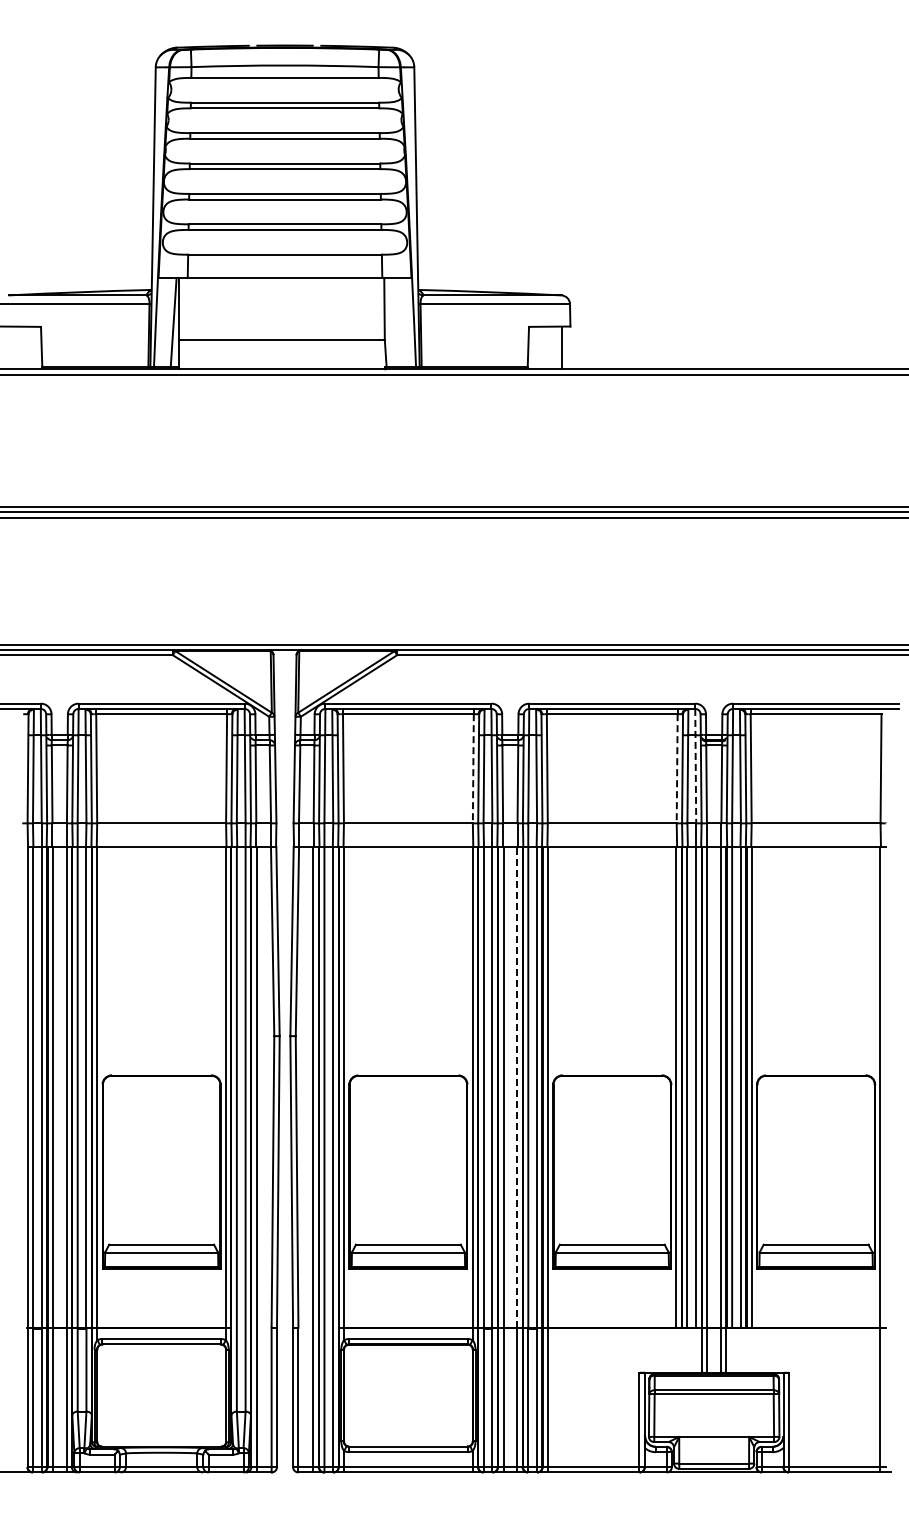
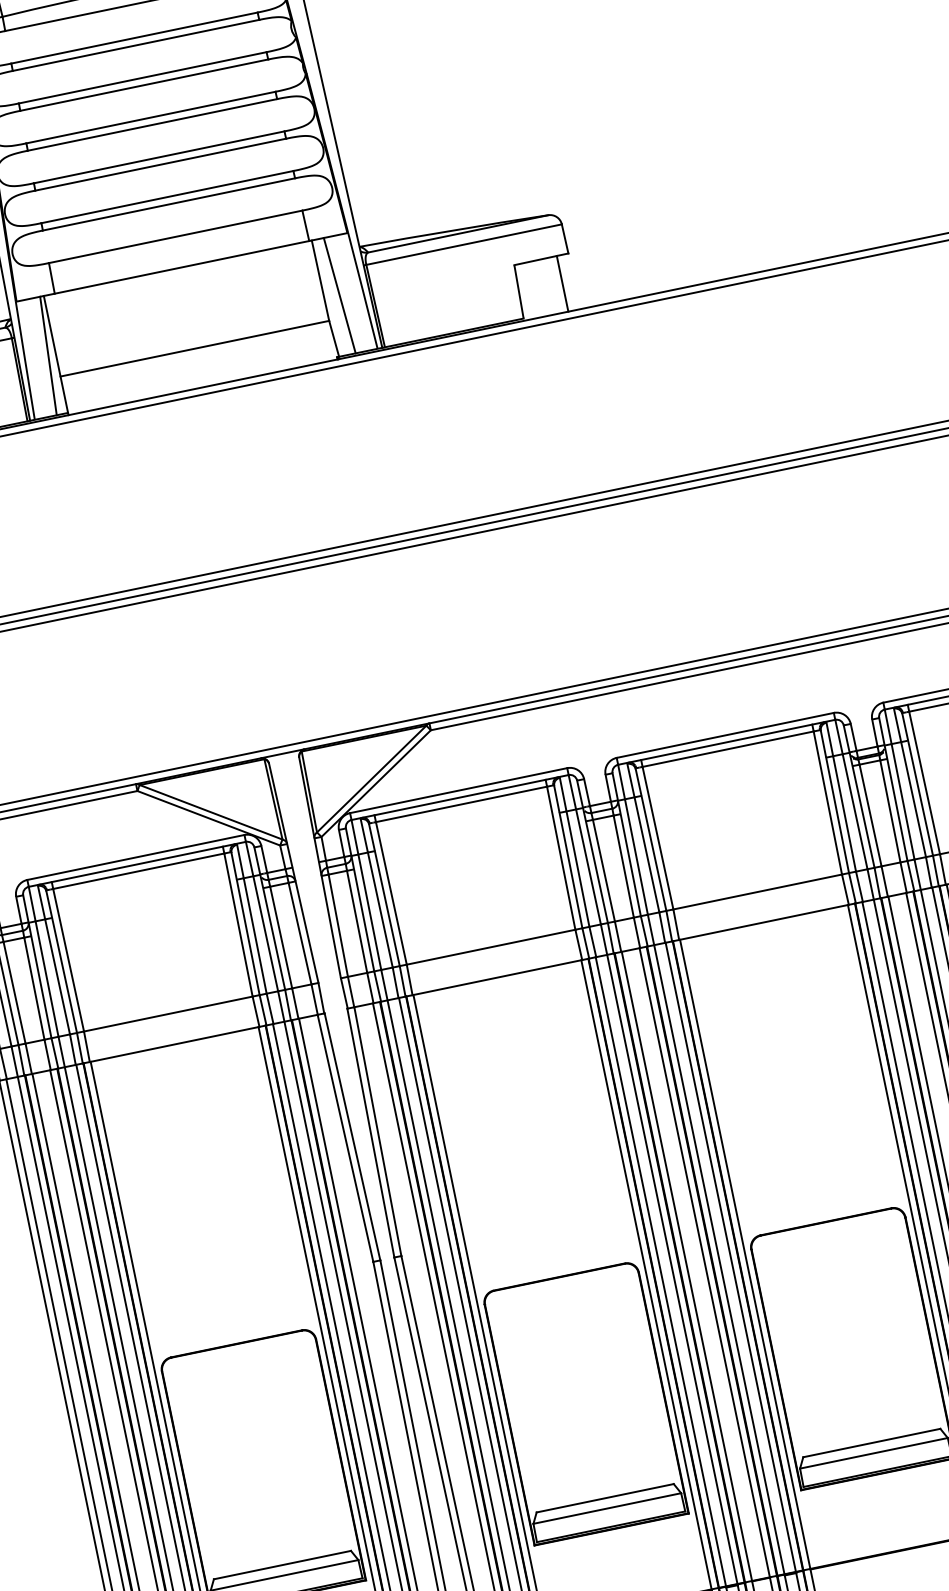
line: (396, 322) -> (339, 295), added
line: (695, 766) -> (851, 795), dashed -> solid
line: (473, 768) -> (561, 857), dashed -> solid
line: (677, 768) -> (828, 802), dashed -> solid
line: (517, 1087) -> (705, 1263), dashed -> solid

